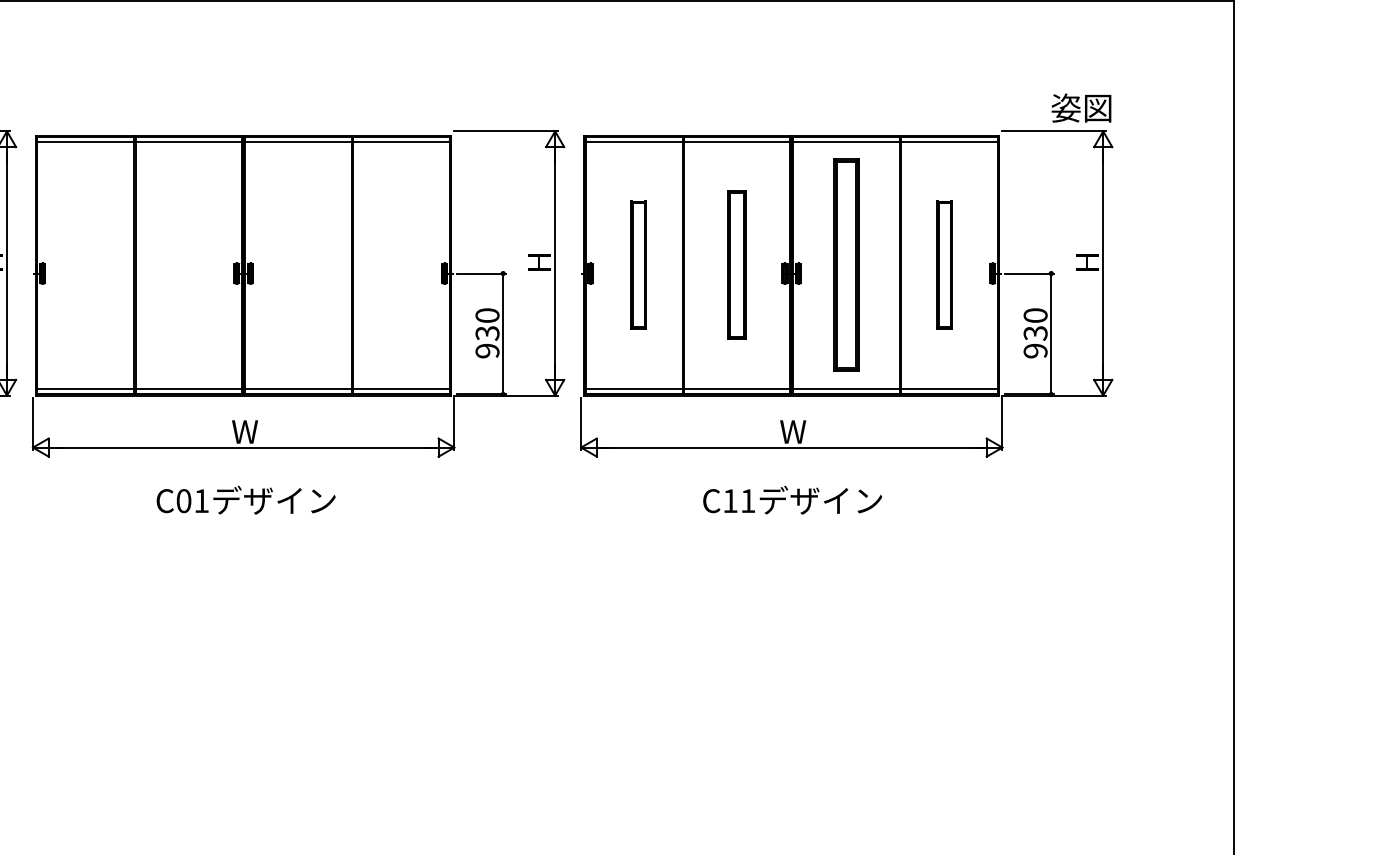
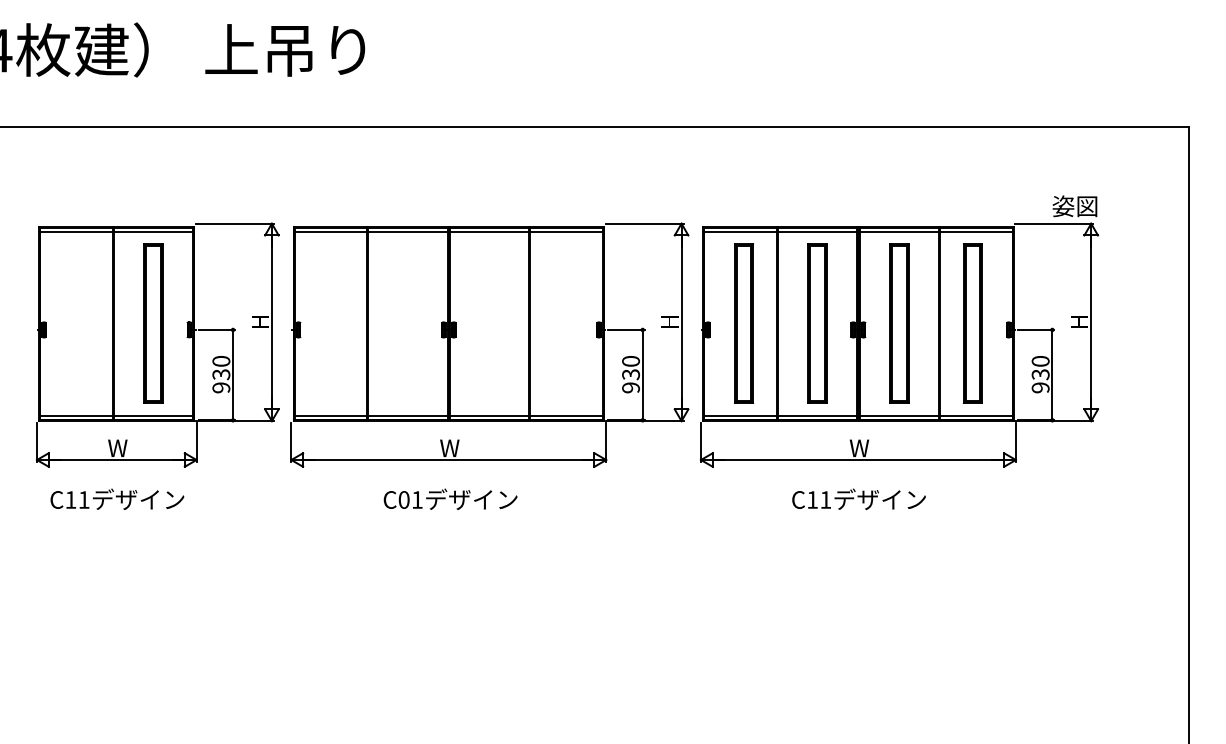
part: (638, 264) -> (743, 323), size x1.67
part: (737, 264) -> (817, 323), size x1.43
part: (944, 264) -> (972, 323), size x1.67

